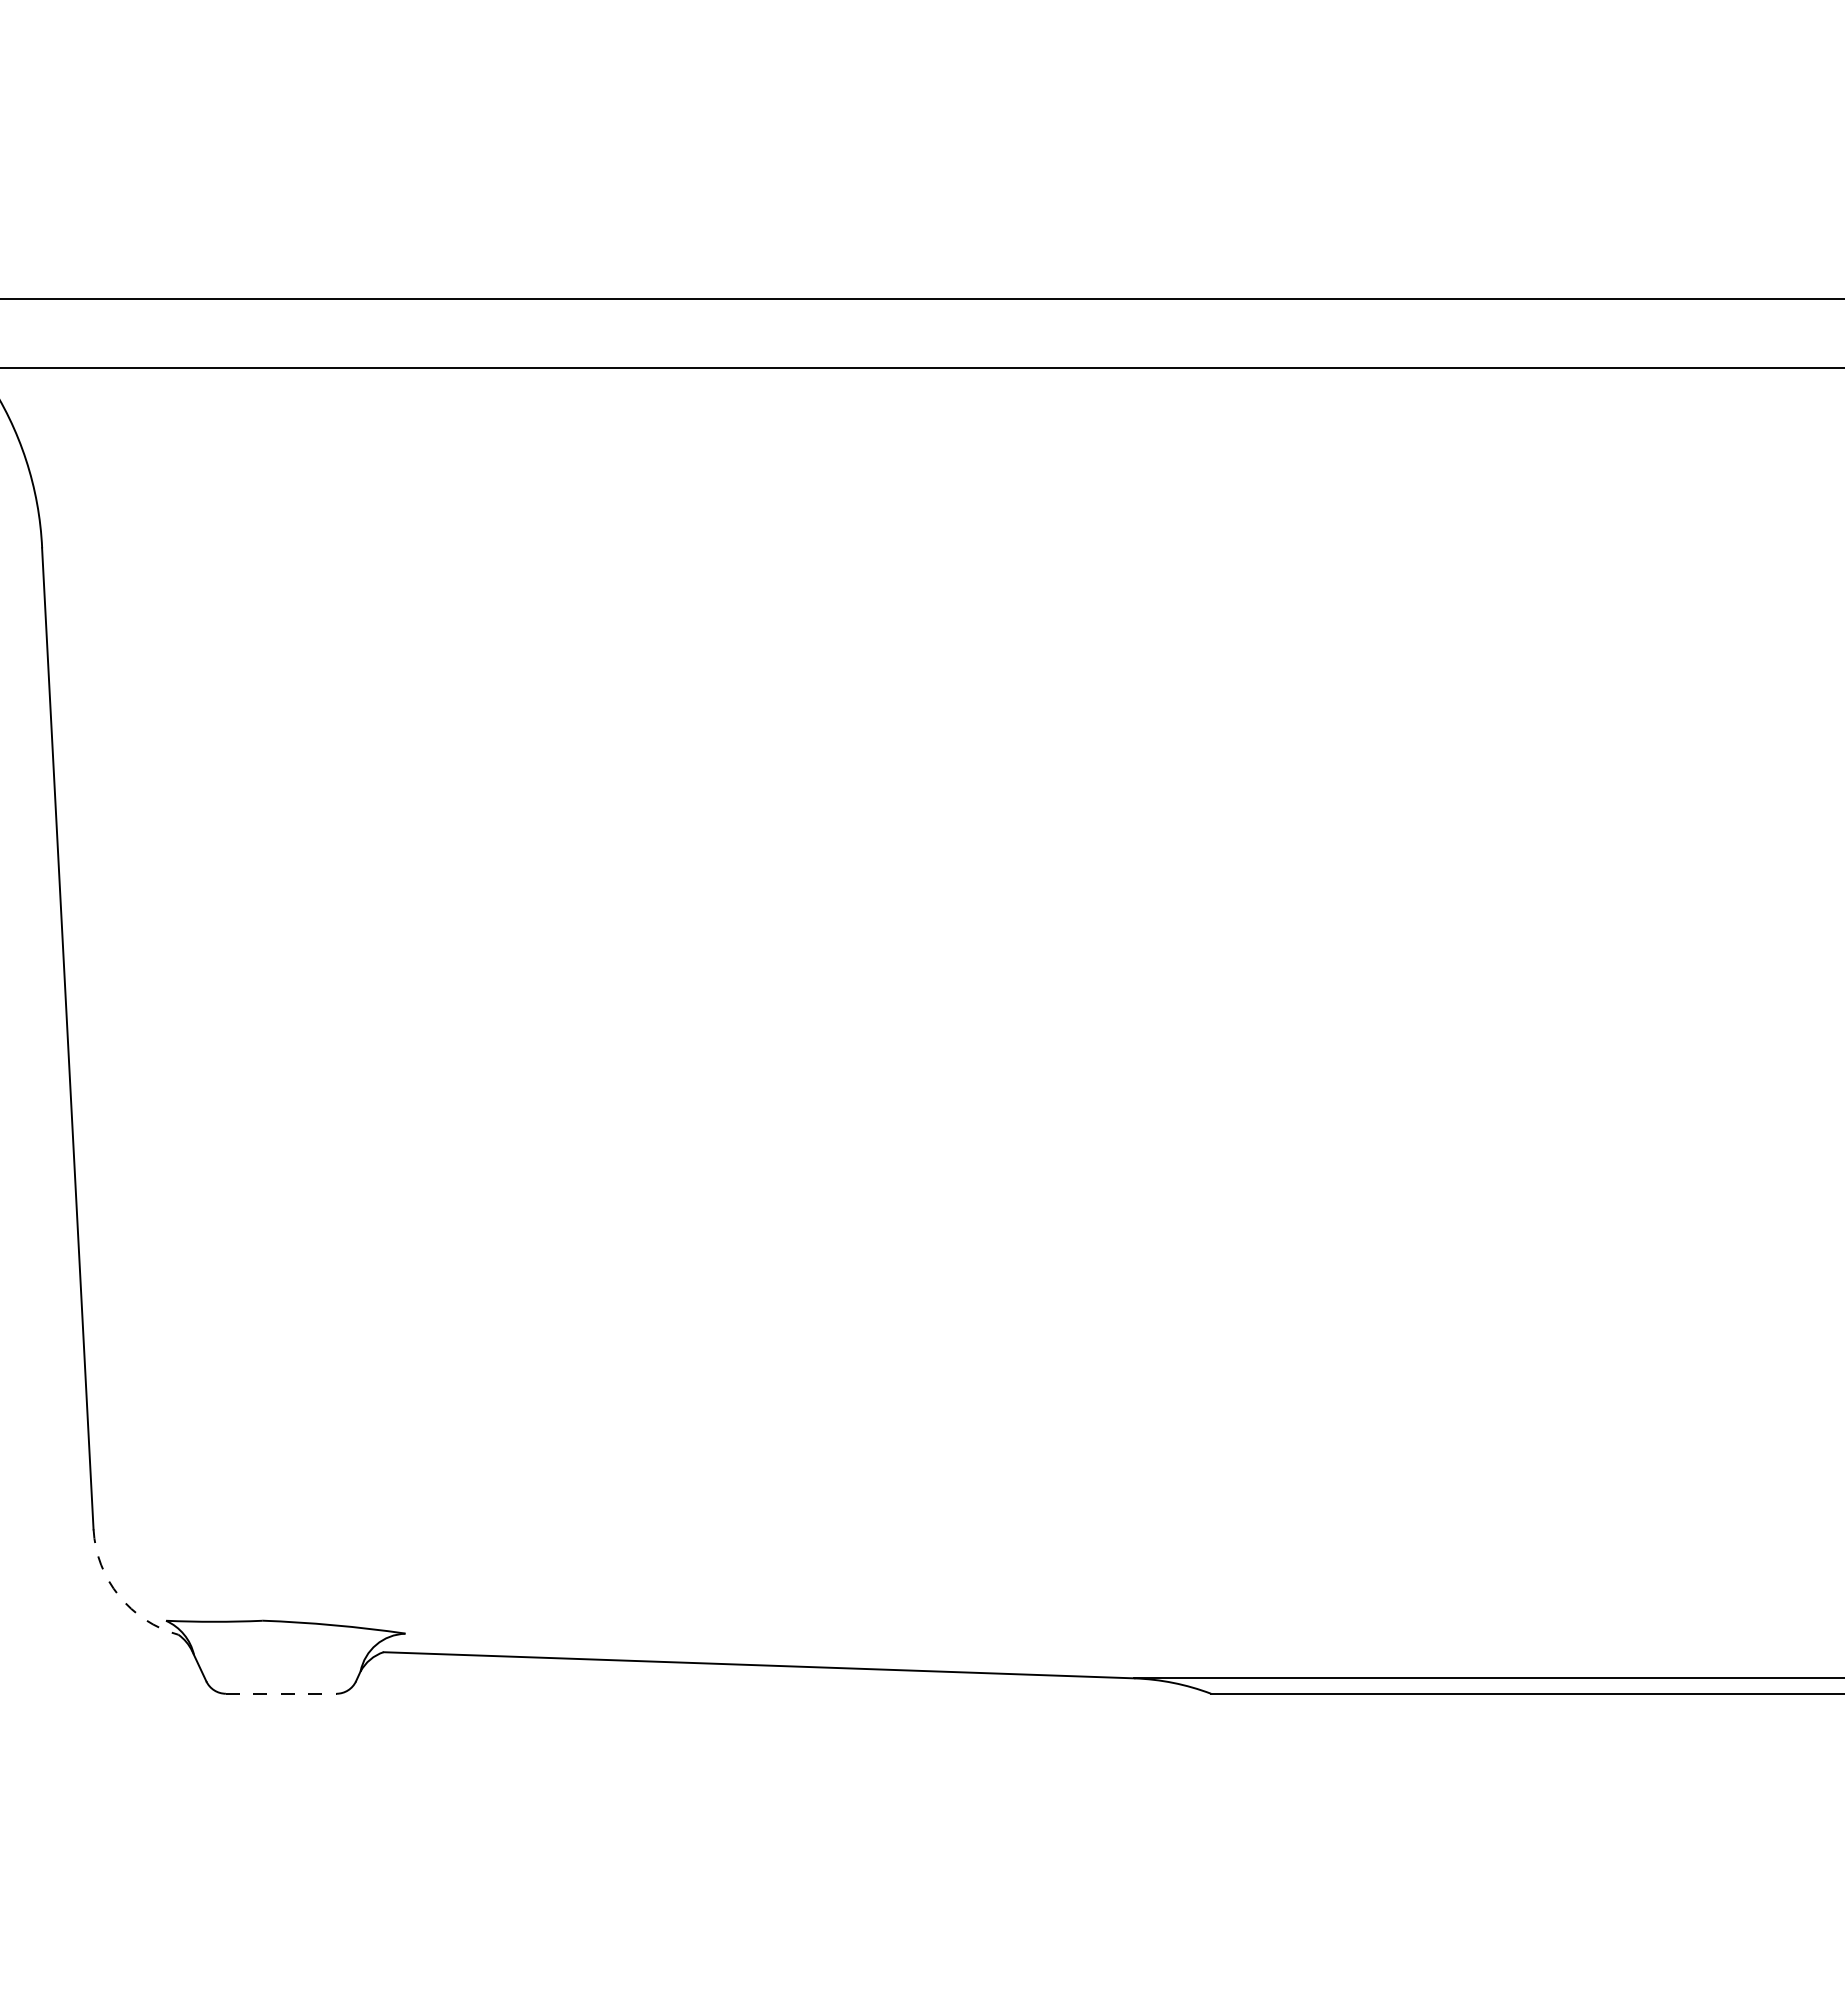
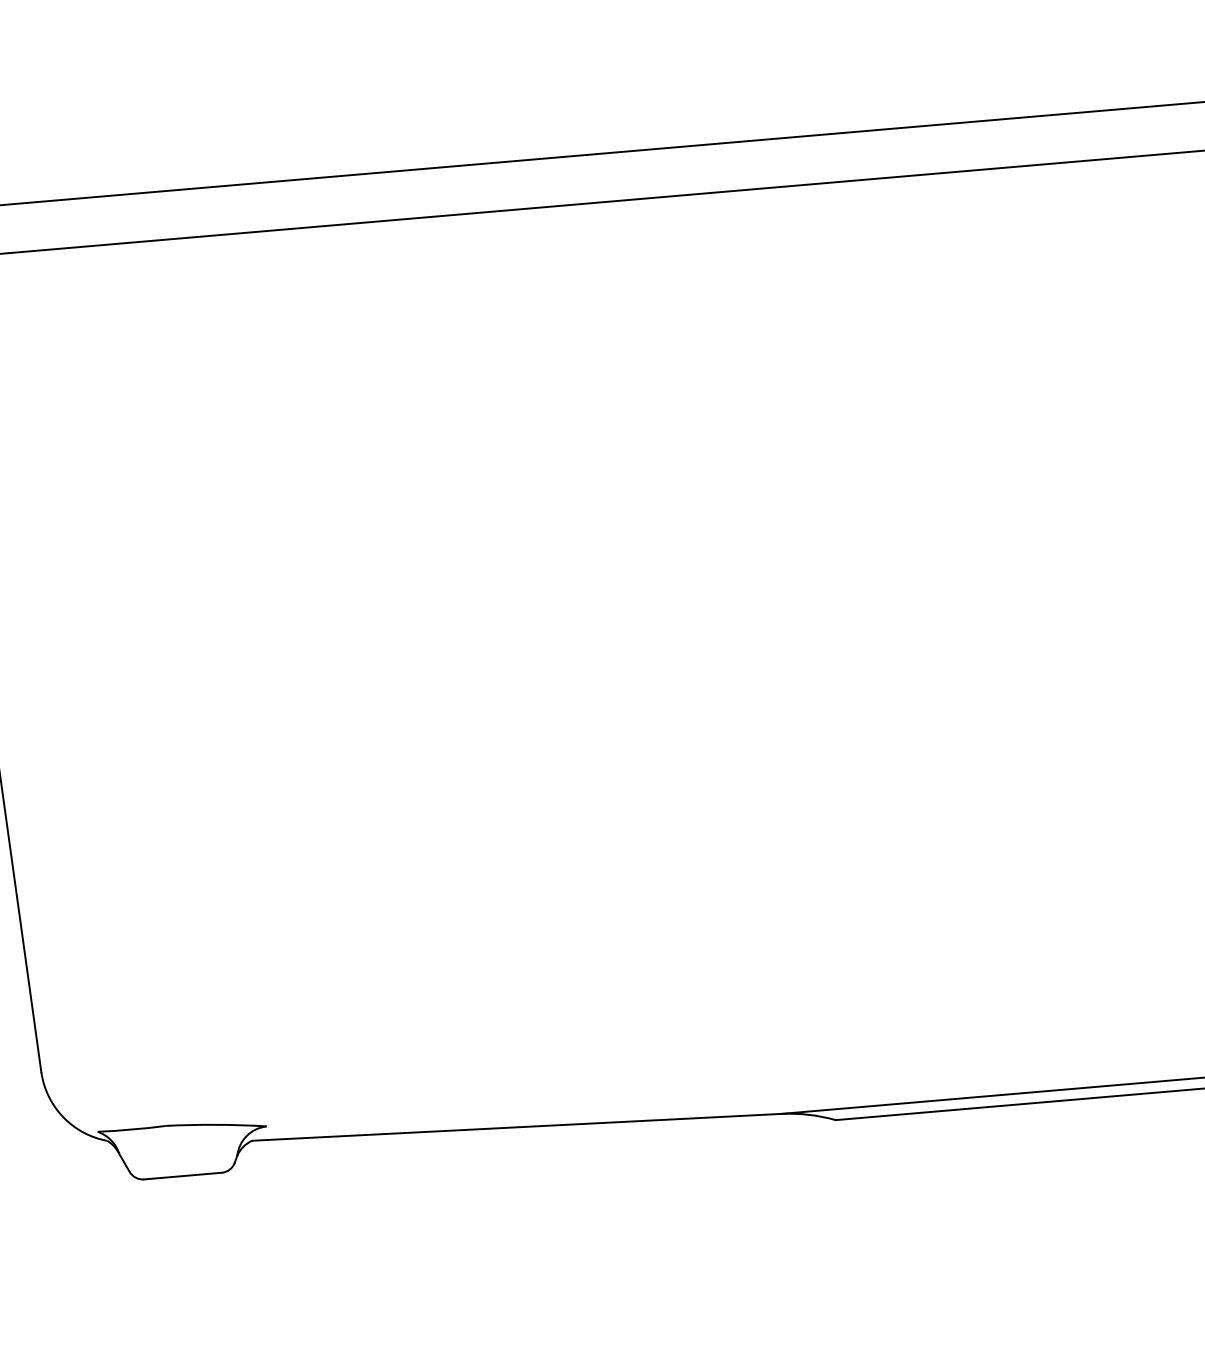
arc: (119, 1595) -> (63, 1116), dashed -> solid
line: (281, 1693) -> (183, 1175), dashed -> solid

